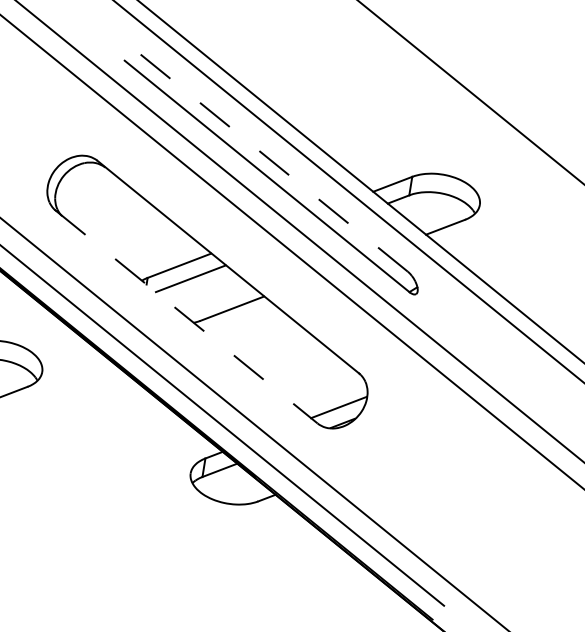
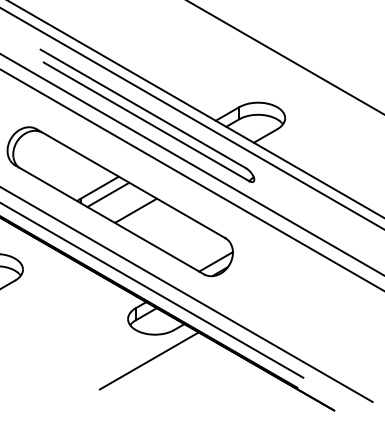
line: (265, 155) -> (143, 108), dashed -> solid
line: (186, 316) -> (109, 219), dashed -> solid
line: (211, 541) -> (148, 360), added

